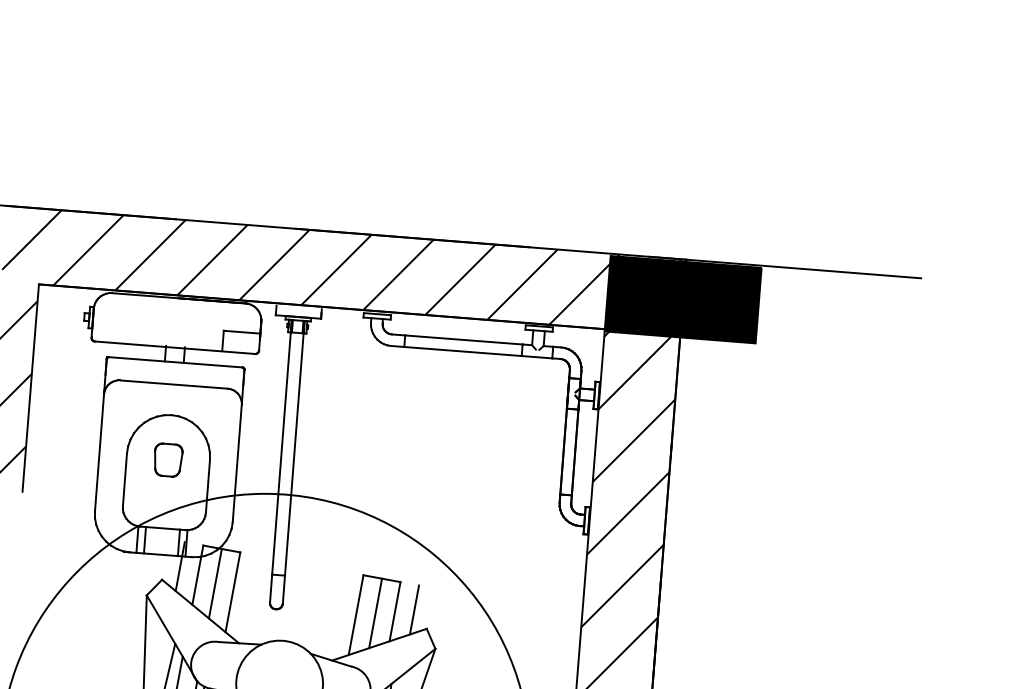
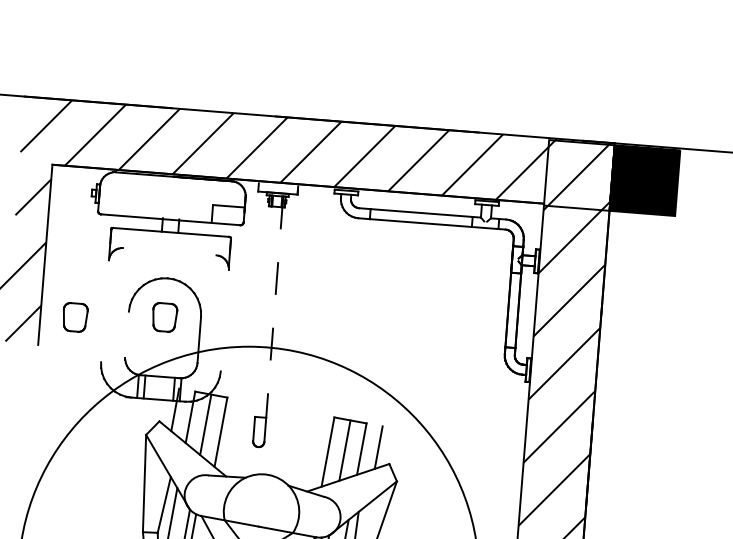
fill: (645, 296) -> (579, 175), removed
line: (173, 384) -> (169, 251), removed
line: (281, 446) -> (263, 305), removed
line: (294, 448) -> (274, 307), solid -> dashed
line: (99, 450) -> (105, 309), removed
part: (65, 459) -> (75, 316), added
line: (237, 461) -> (224, 318), removed
line: (124, 479) -> (126, 334), removed

